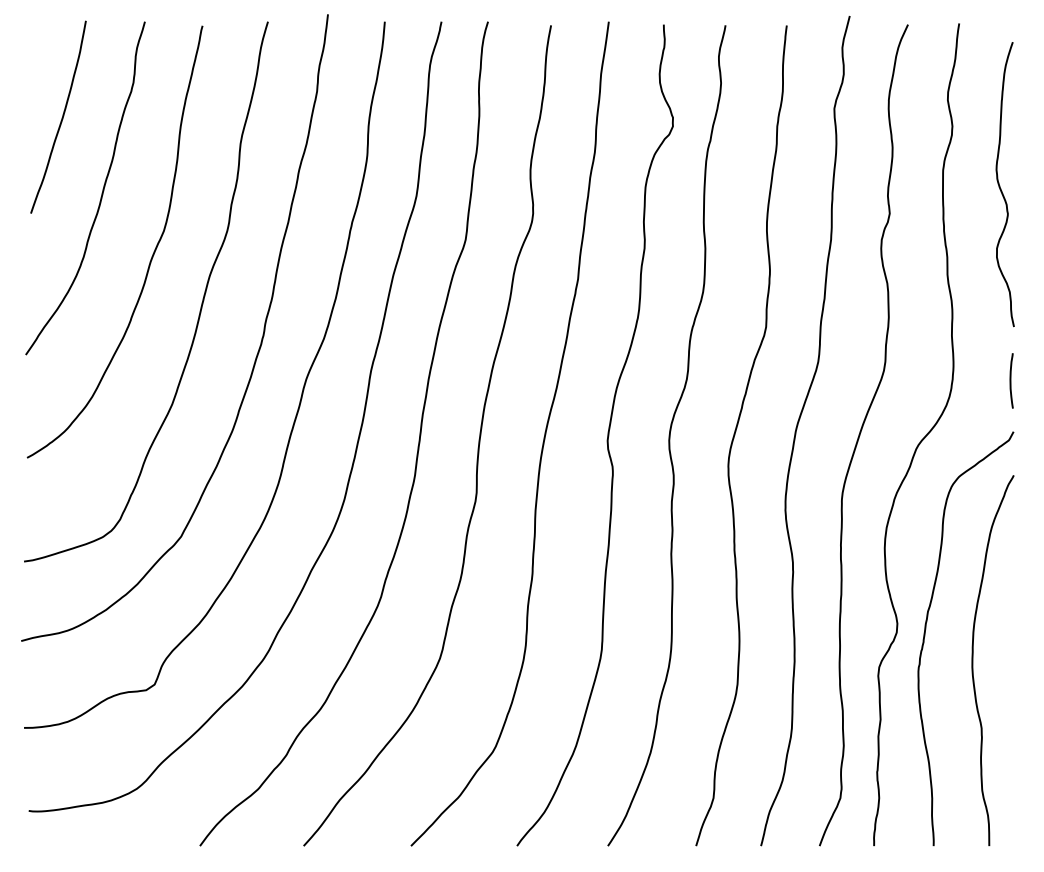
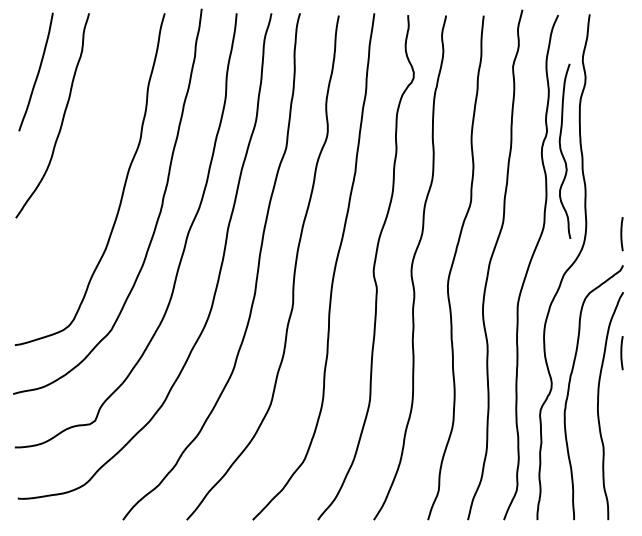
curve: (1001, 184) -> (562, 151), moved
curve: (151, 253) -> (93, 155), removed
line: (1010, 575) -> (621, 353), added

